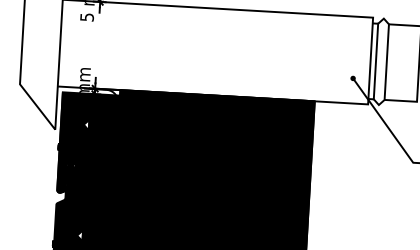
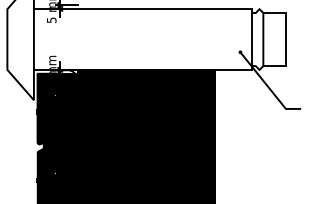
line: (375, 61) -> (255, 39), removed

